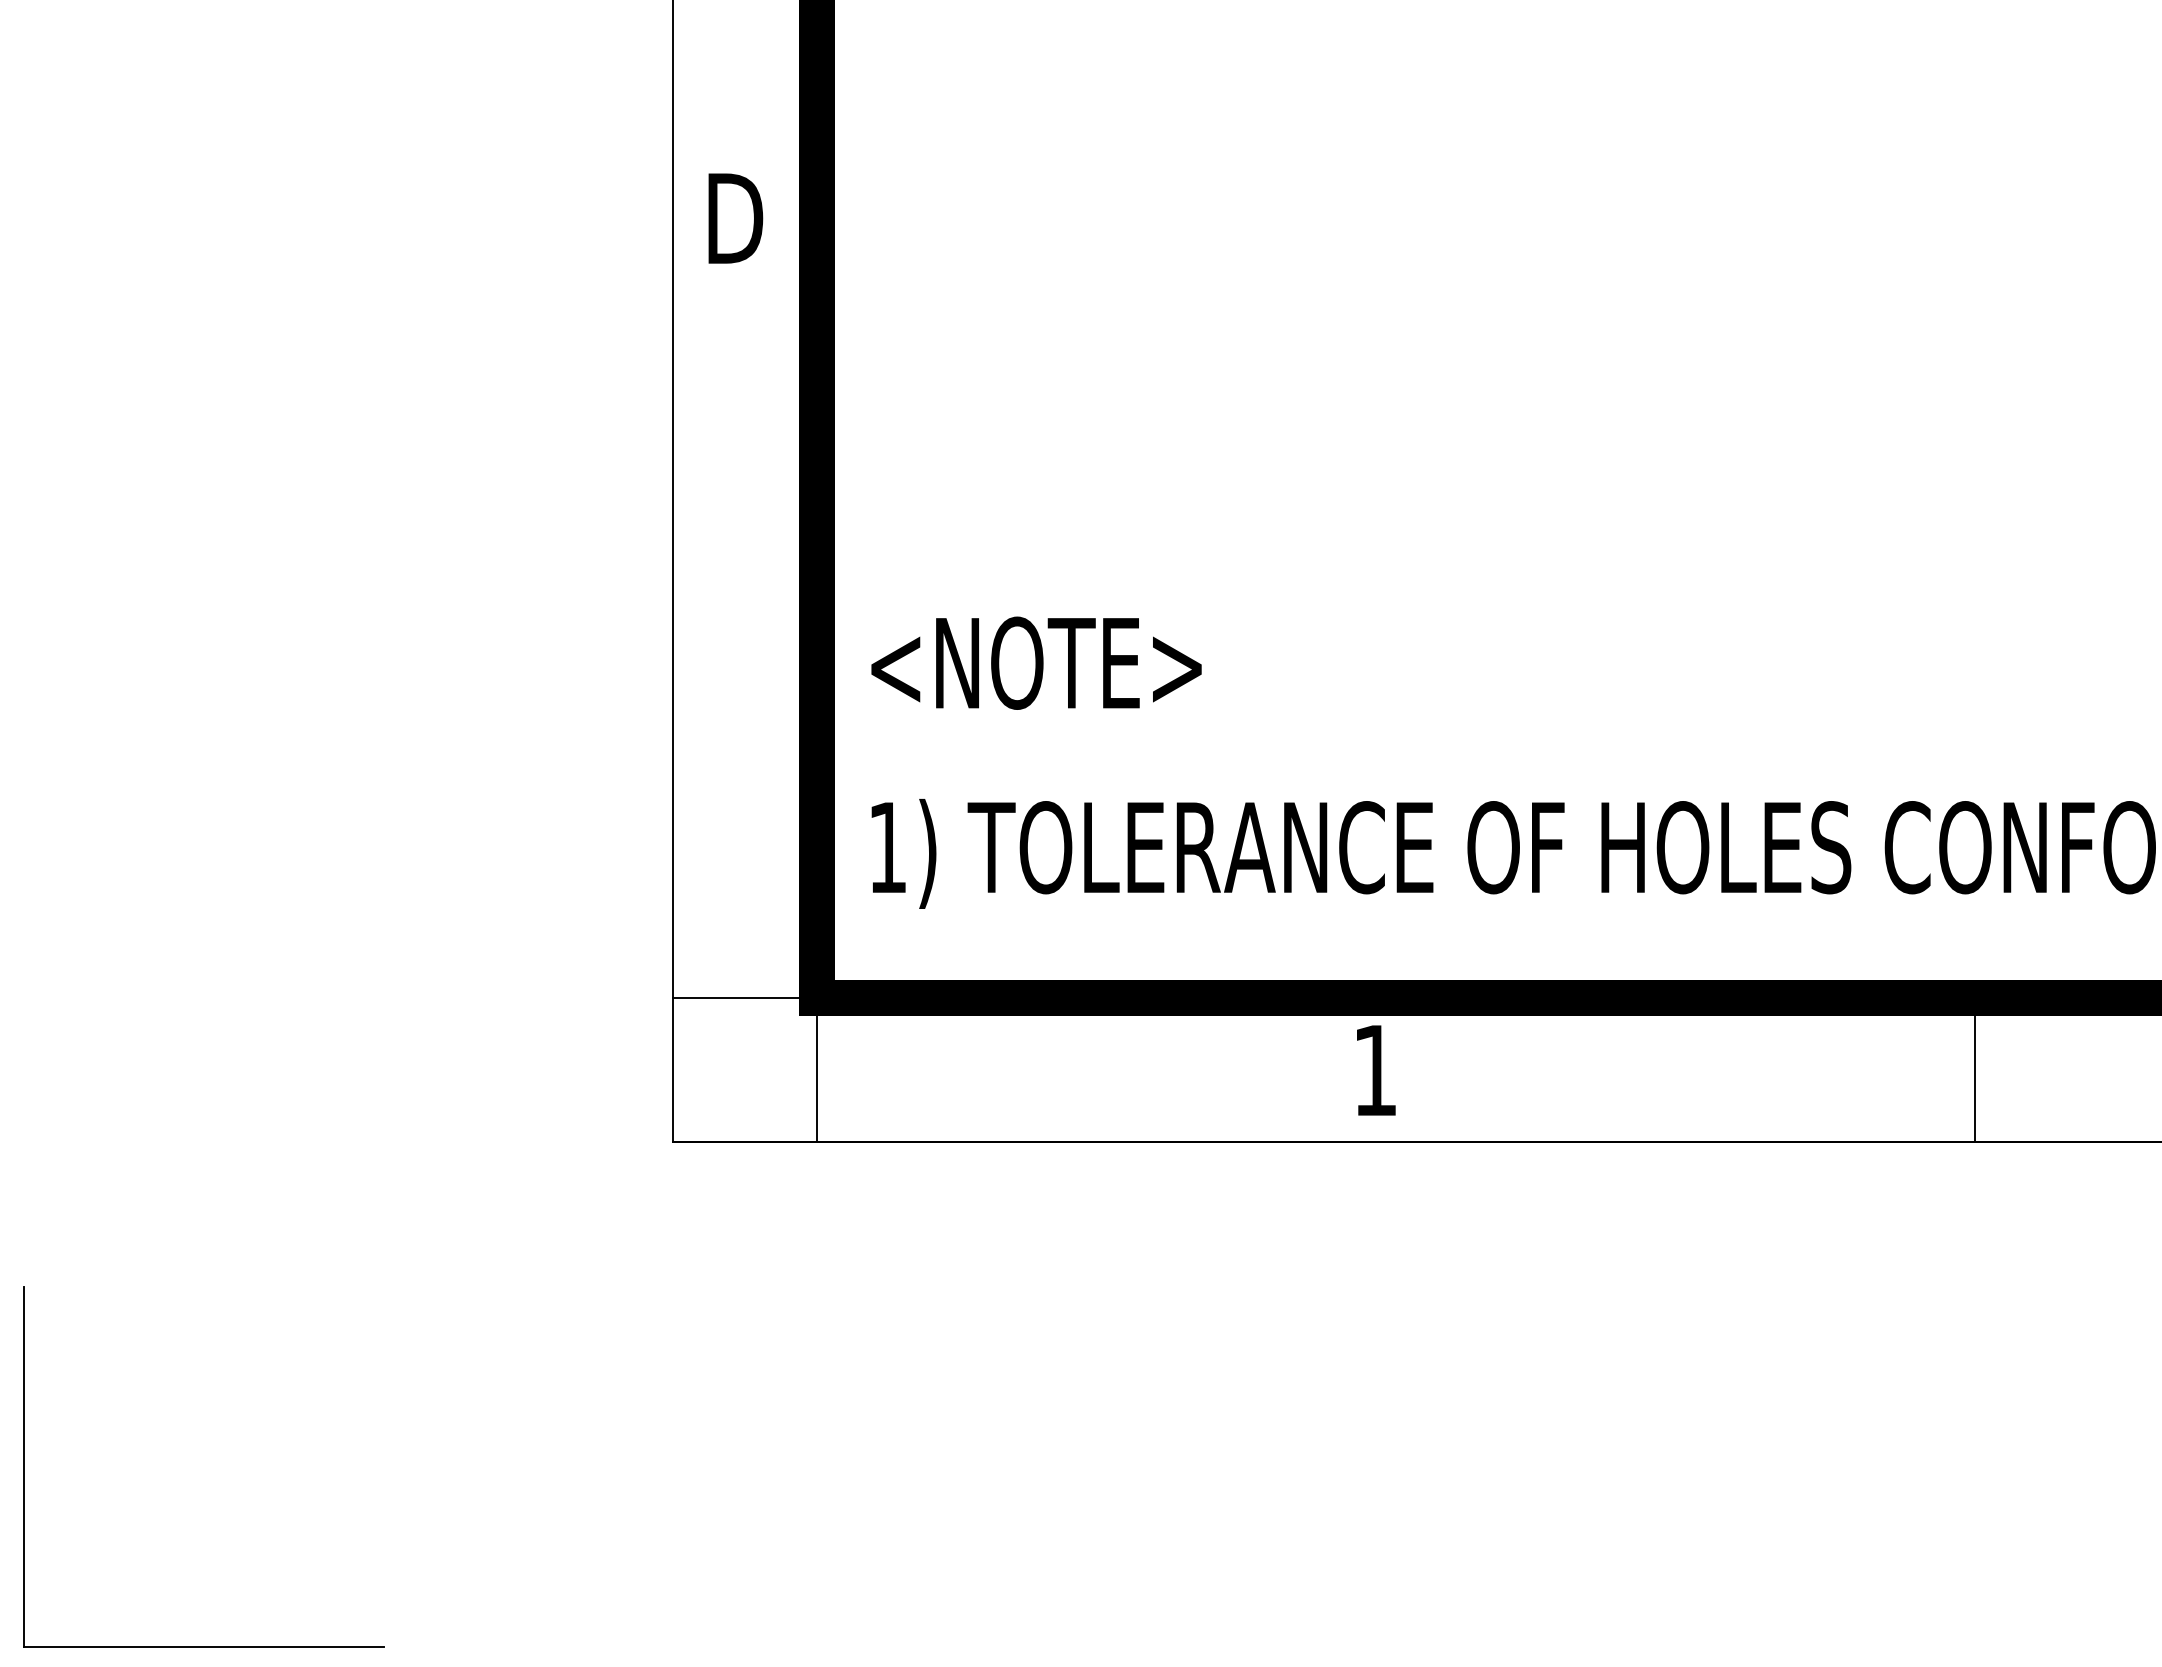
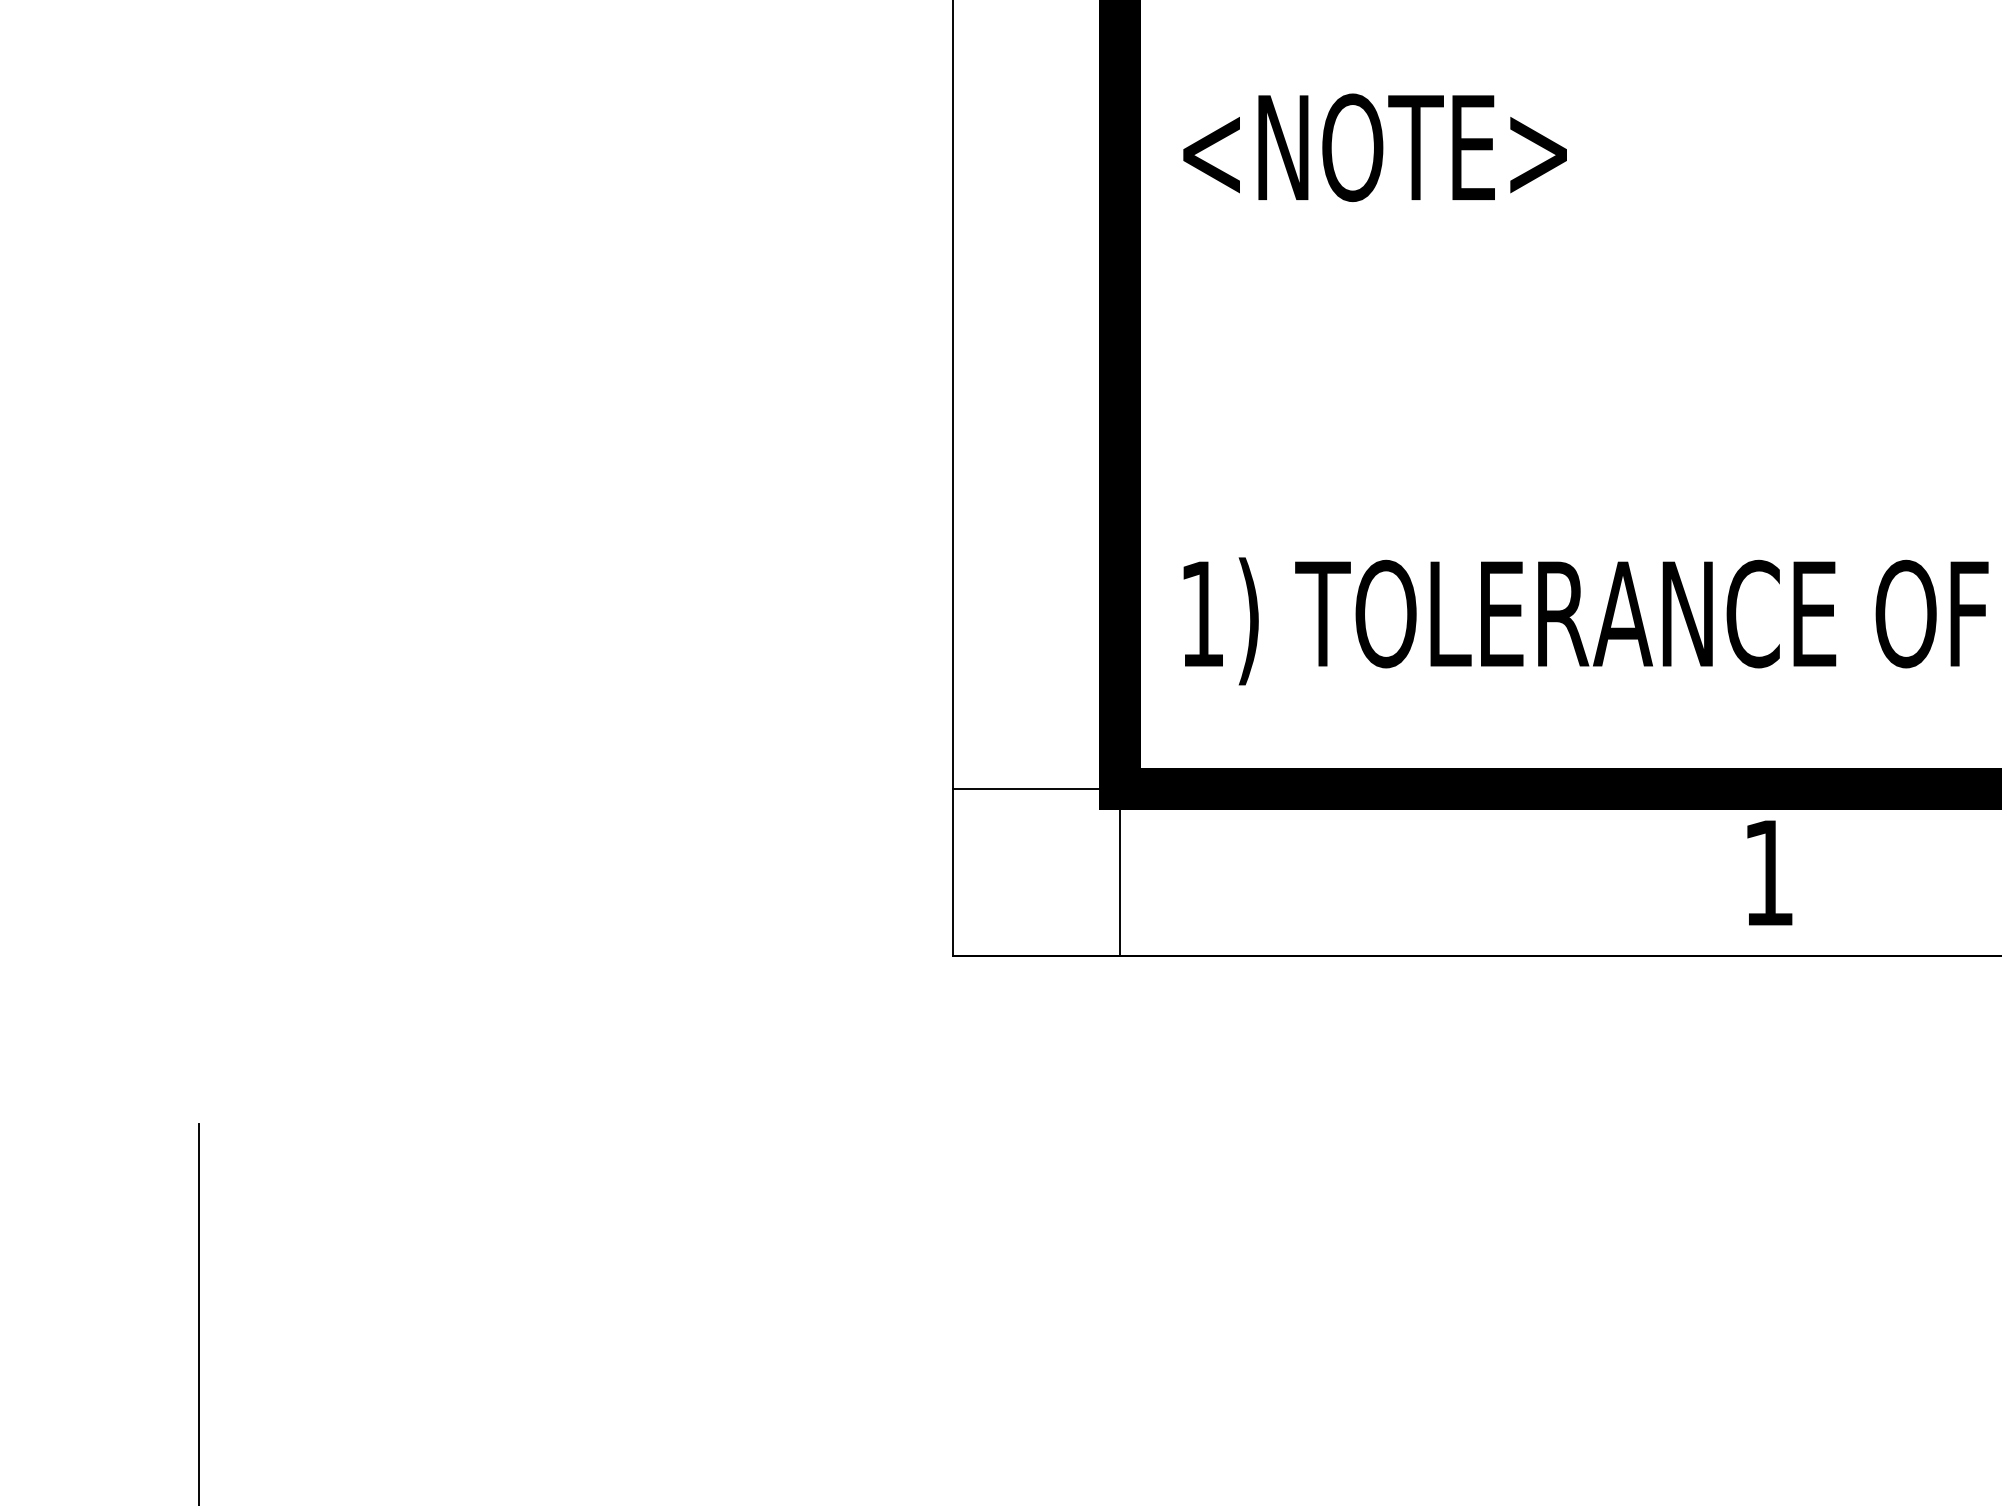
text: (1036, 662) -> (1375, 146), moved

